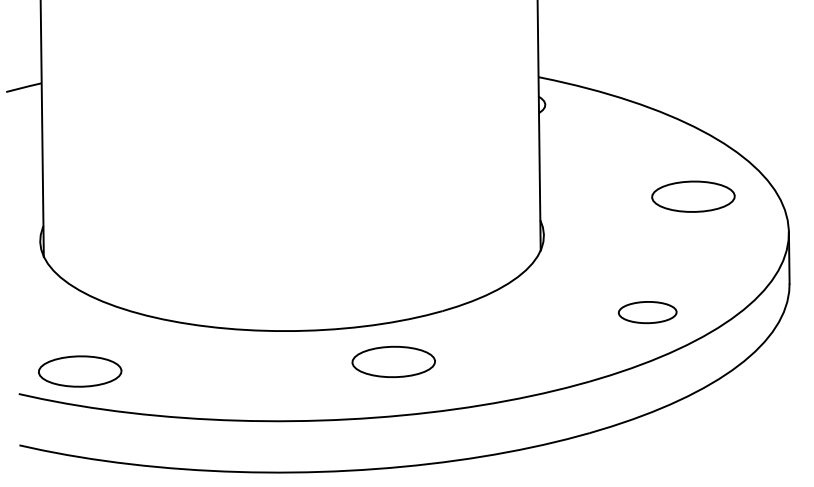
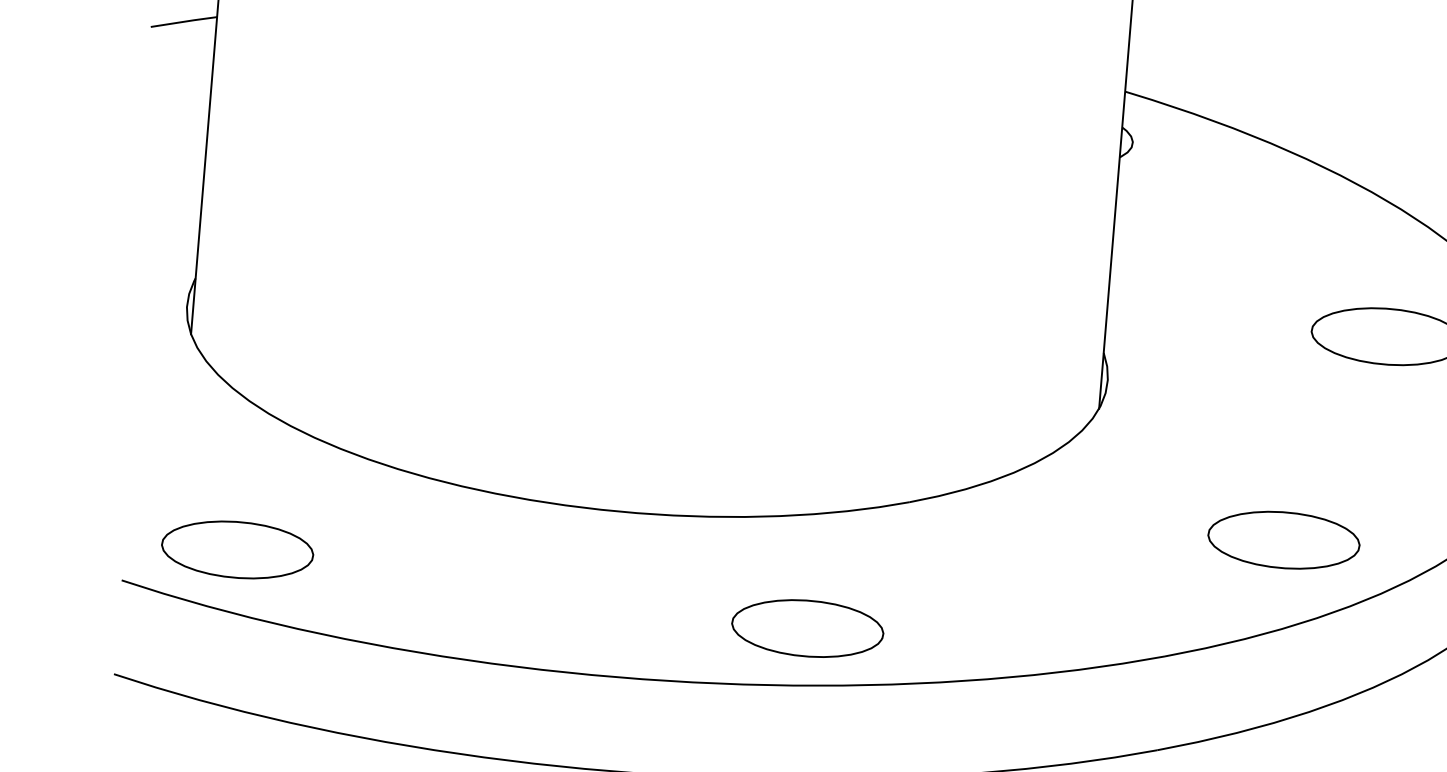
part: (647, 312) -> (1283, 540), size x1.43
part: (393, 361) -> (807, 627), moved

